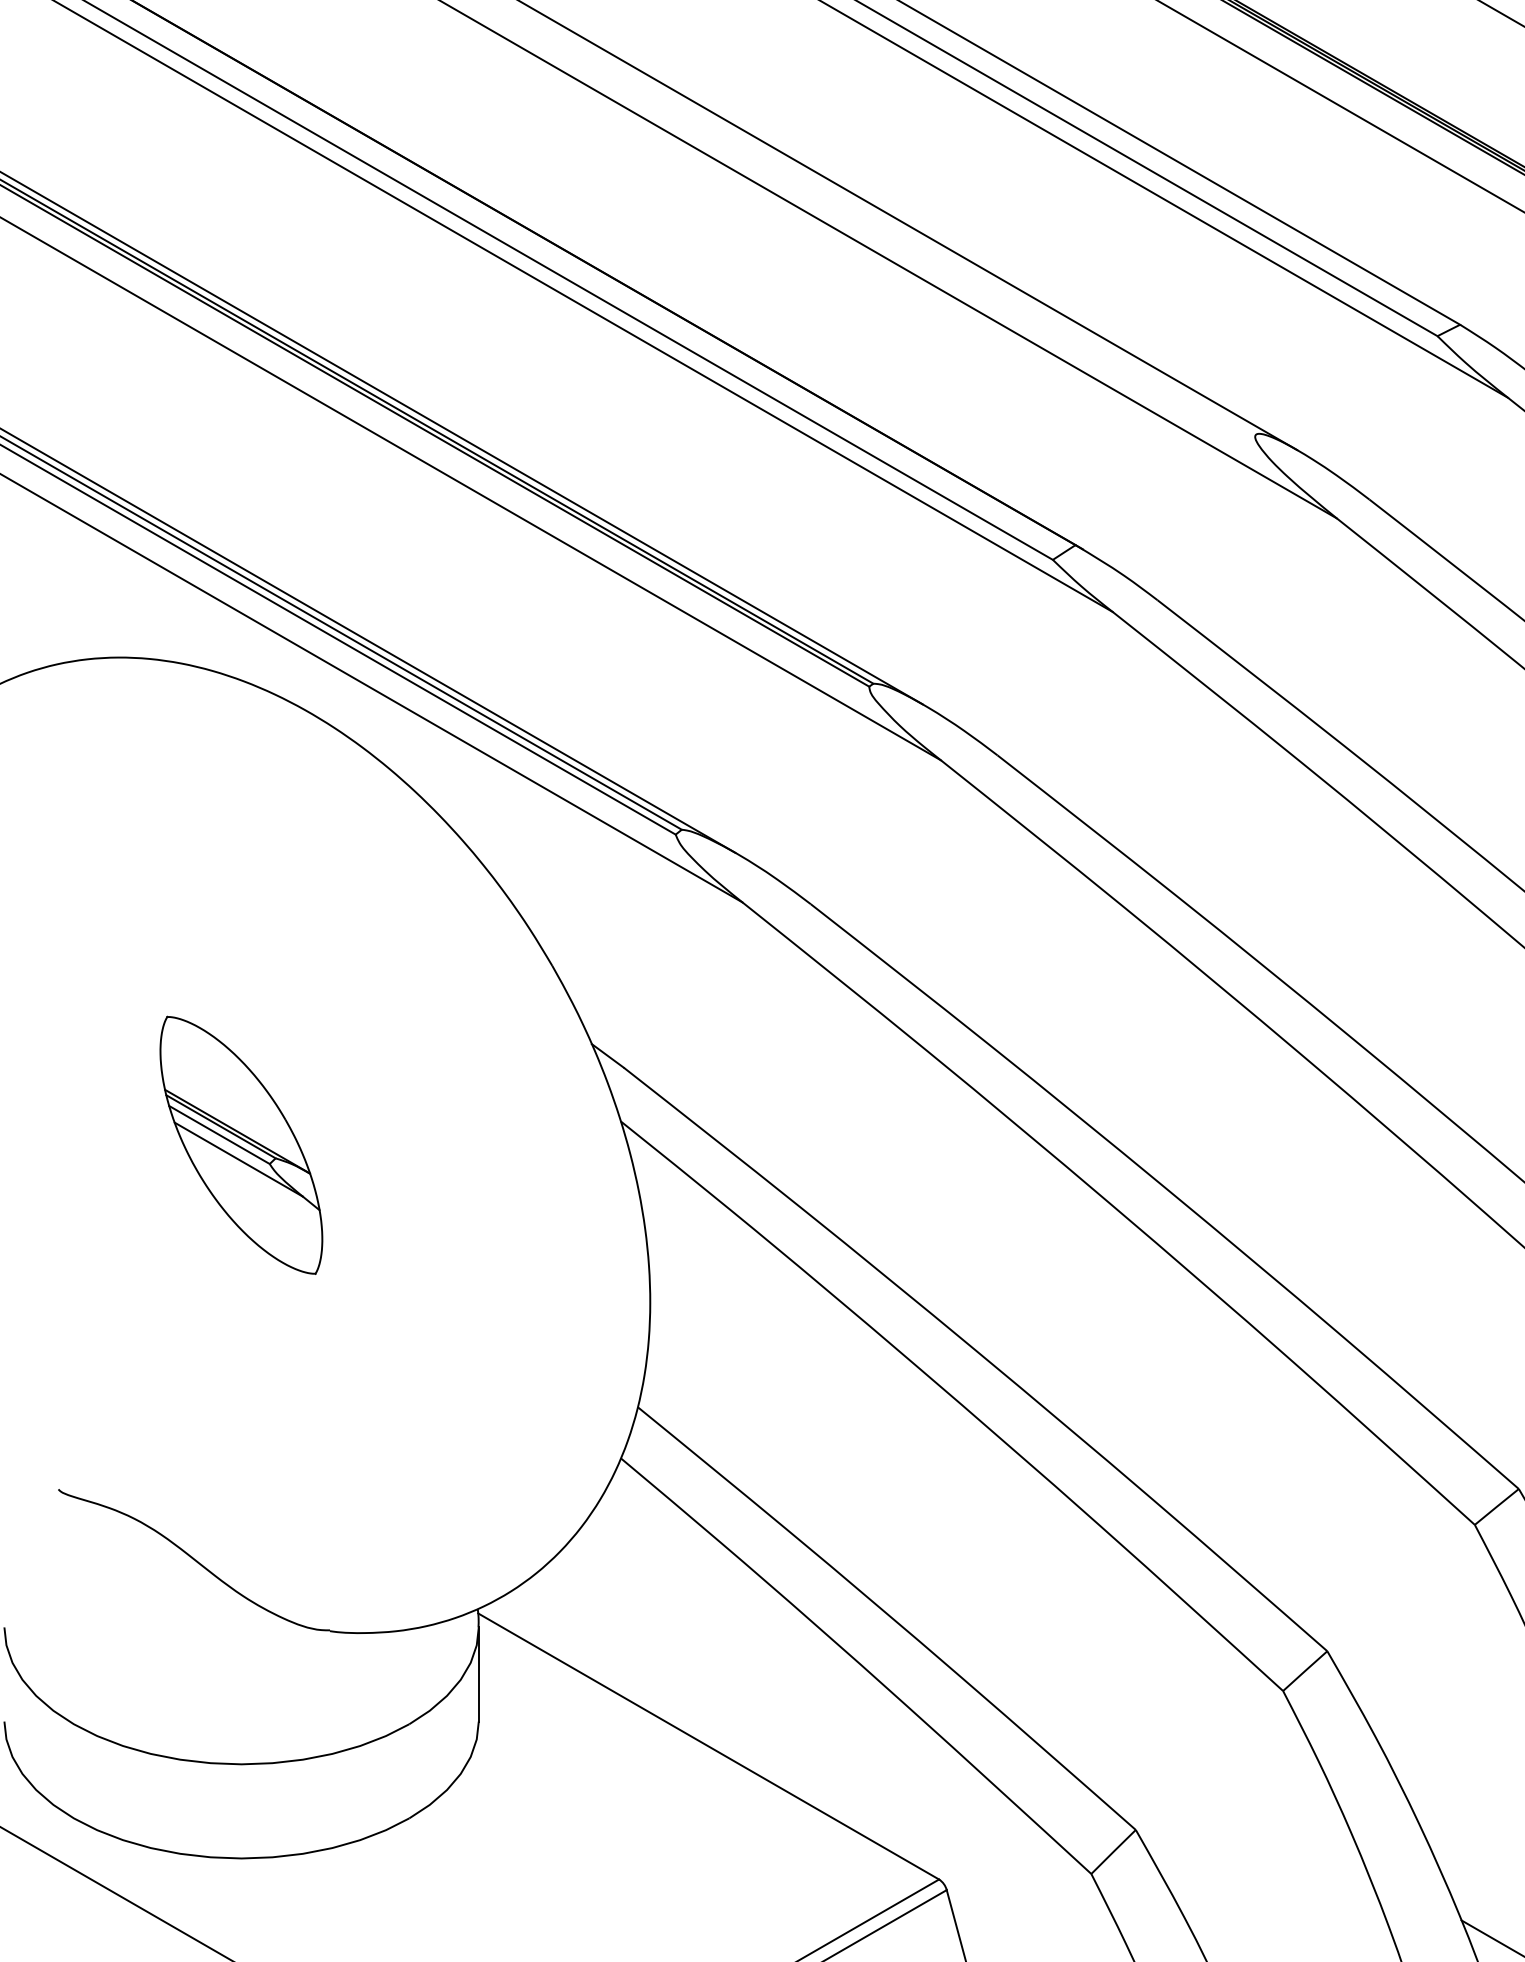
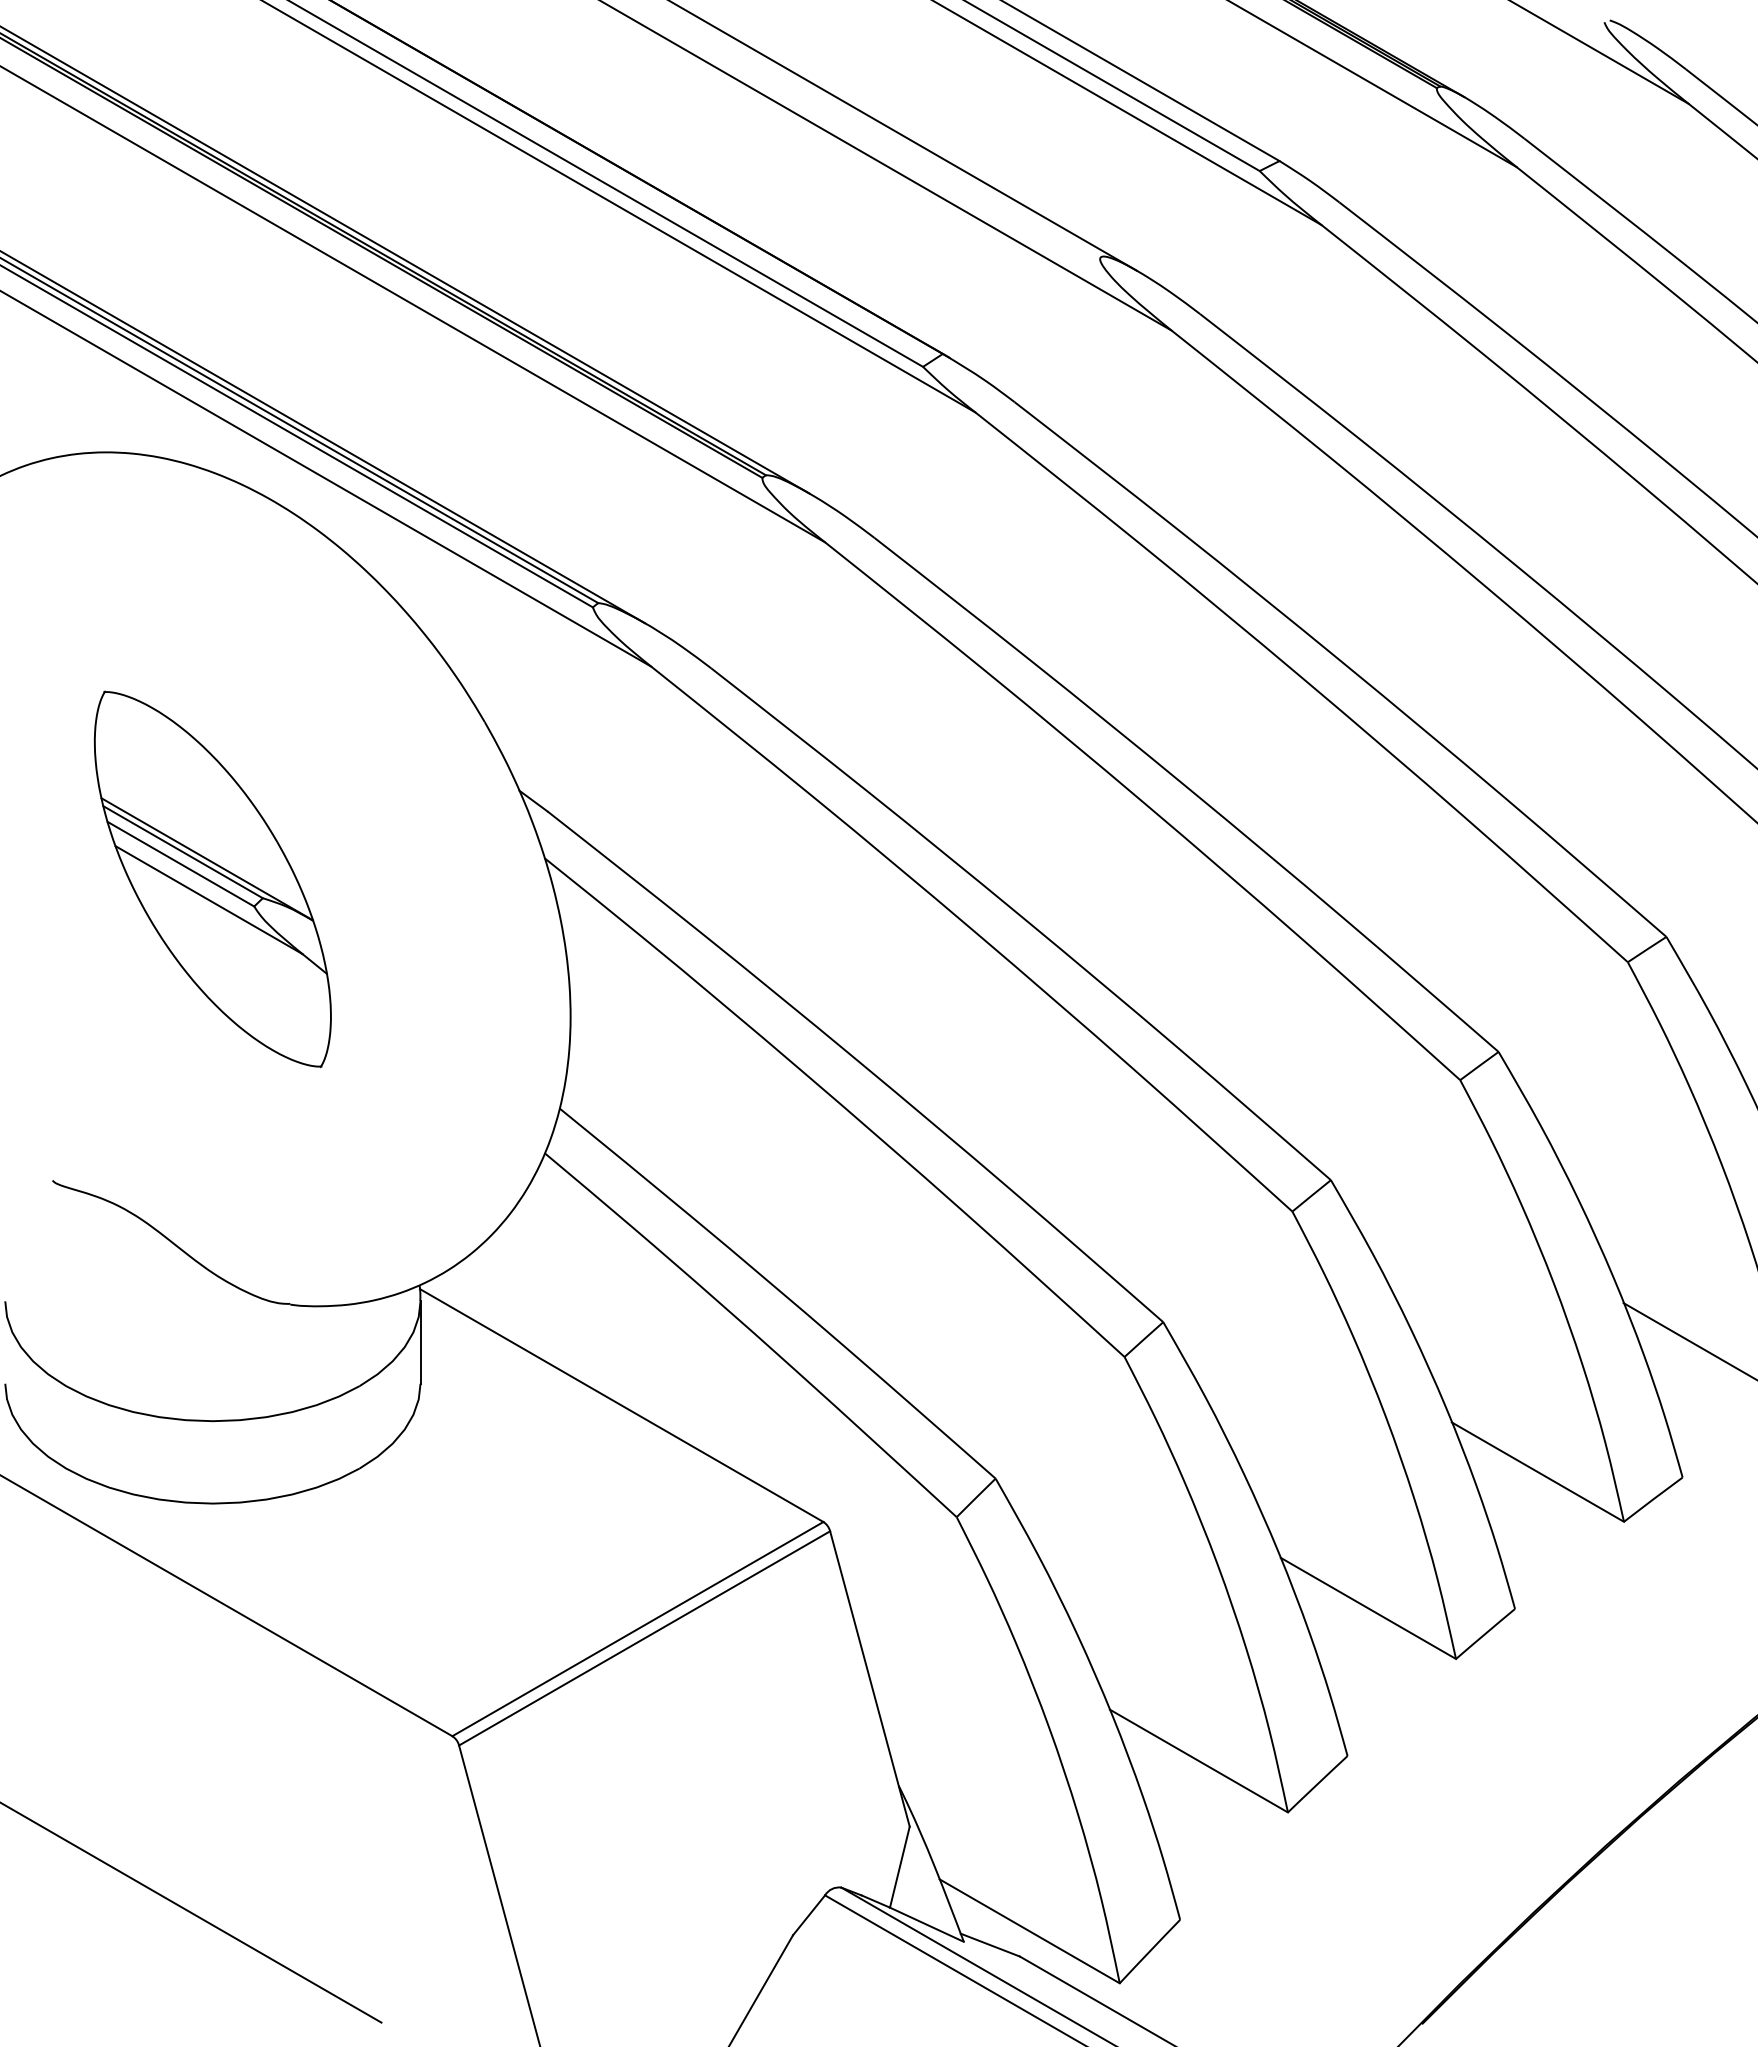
part: (241, 1145) -> (212, 879), size x1.67

